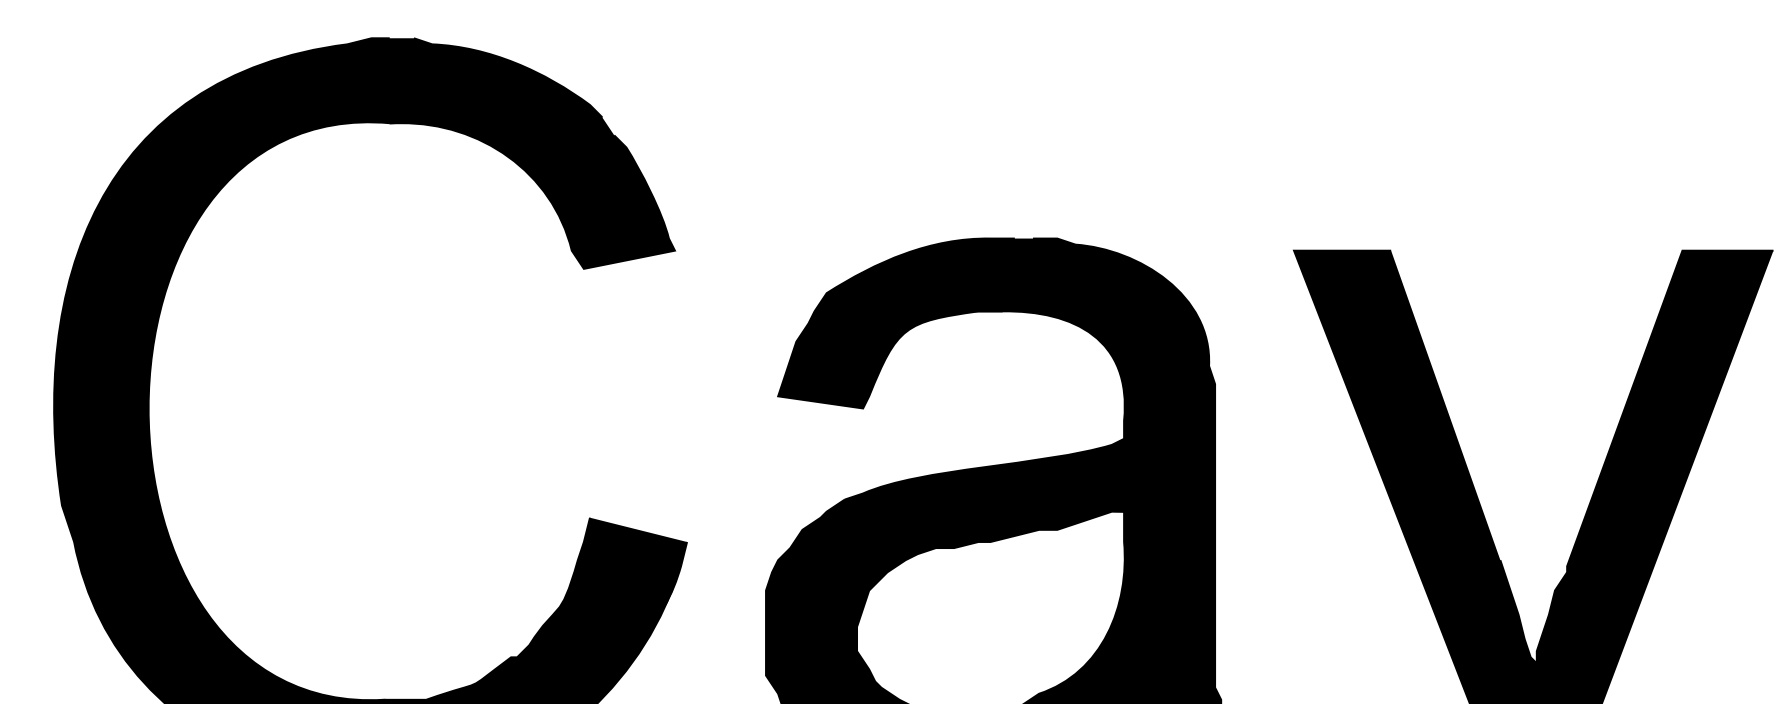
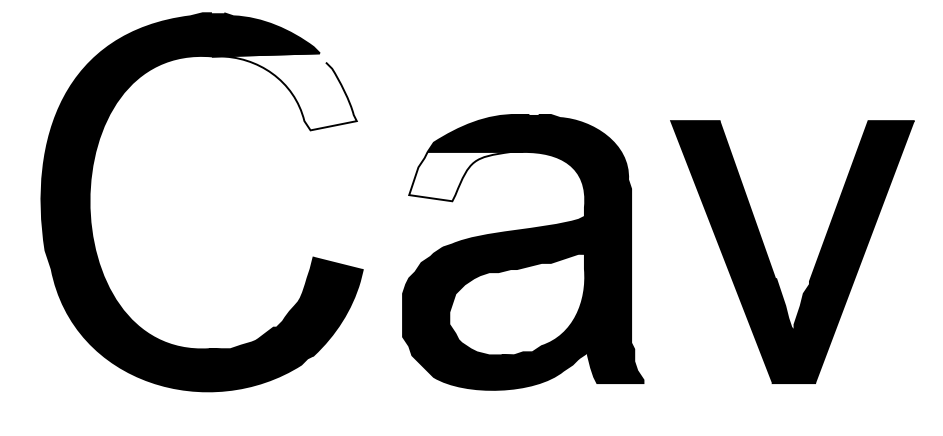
fill: (530, 192) -> (283, 91), removed
fill: (890, 359) -> (466, 176), removed

